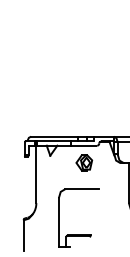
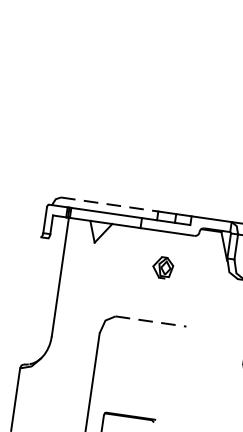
line: (54, 136) -> (109, 204), solid -> dashed
part: (84, 162) -> (163, 266), size x0.6
line: (82, 189) -> (151, 322), solid -> dashed

